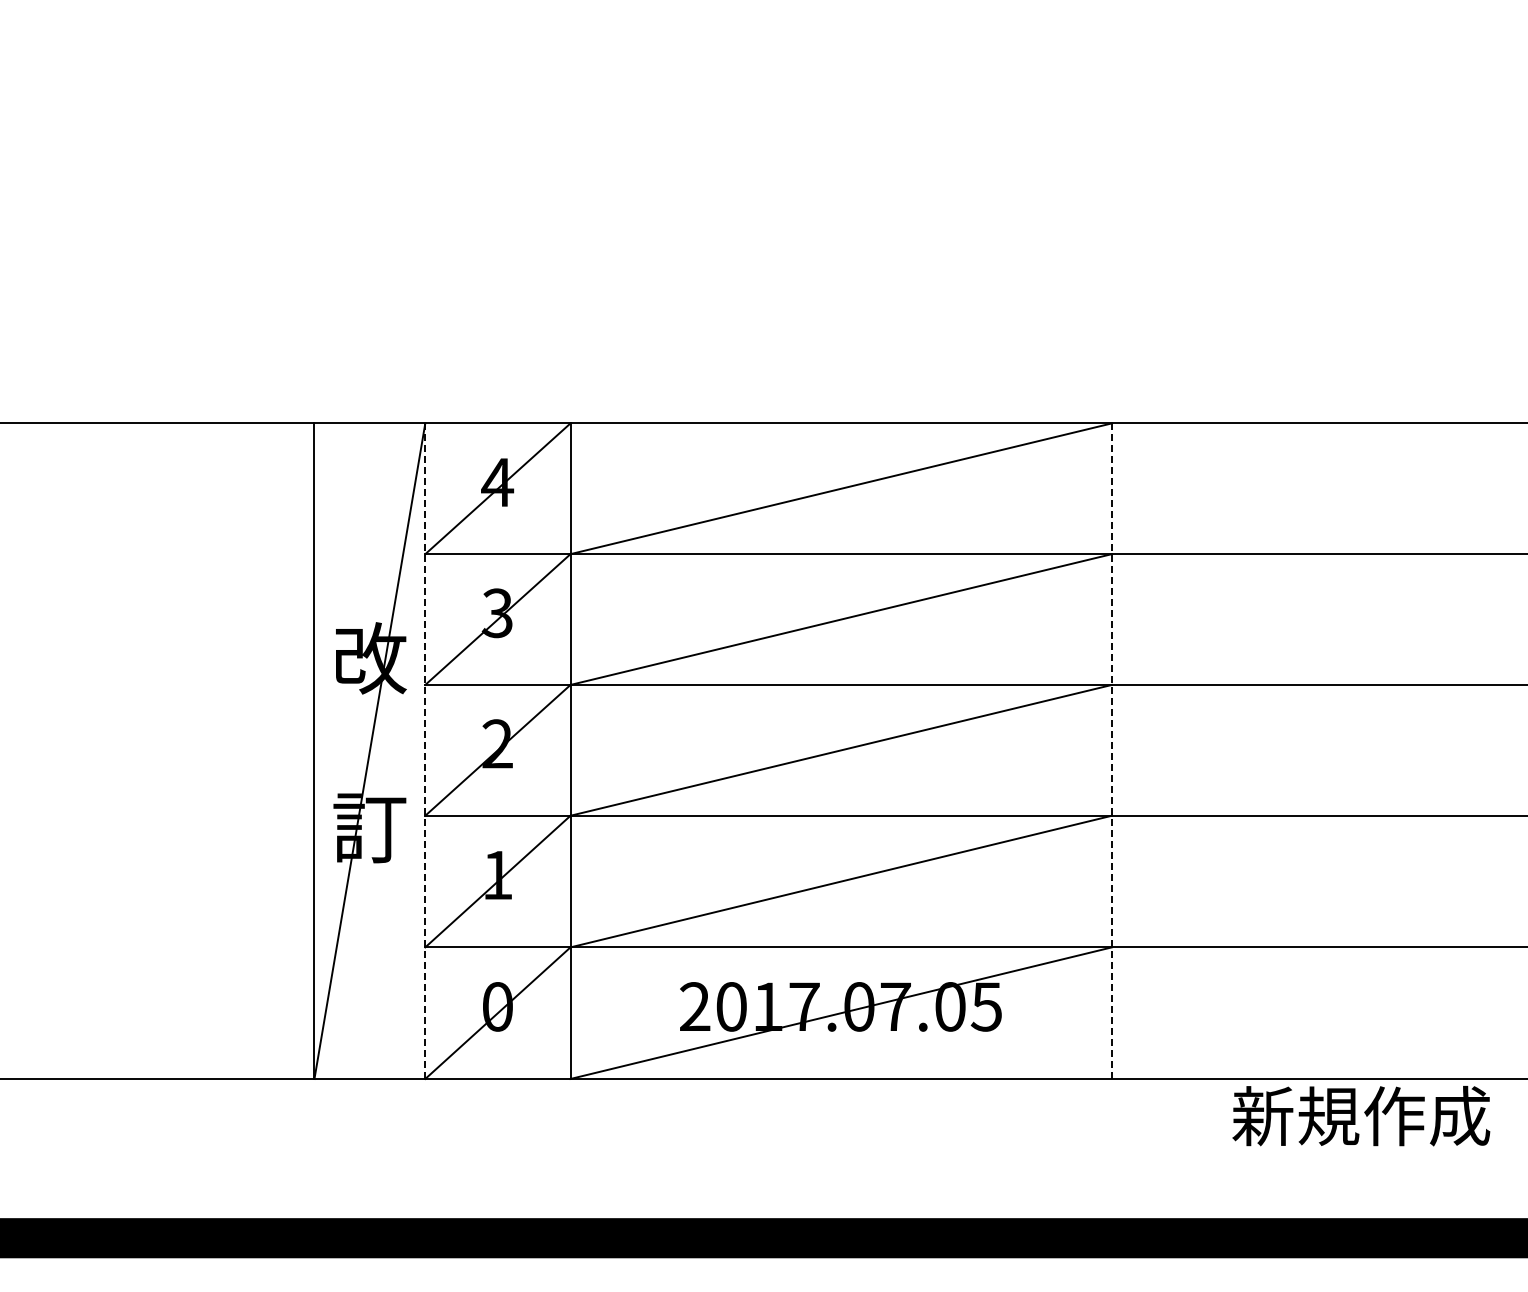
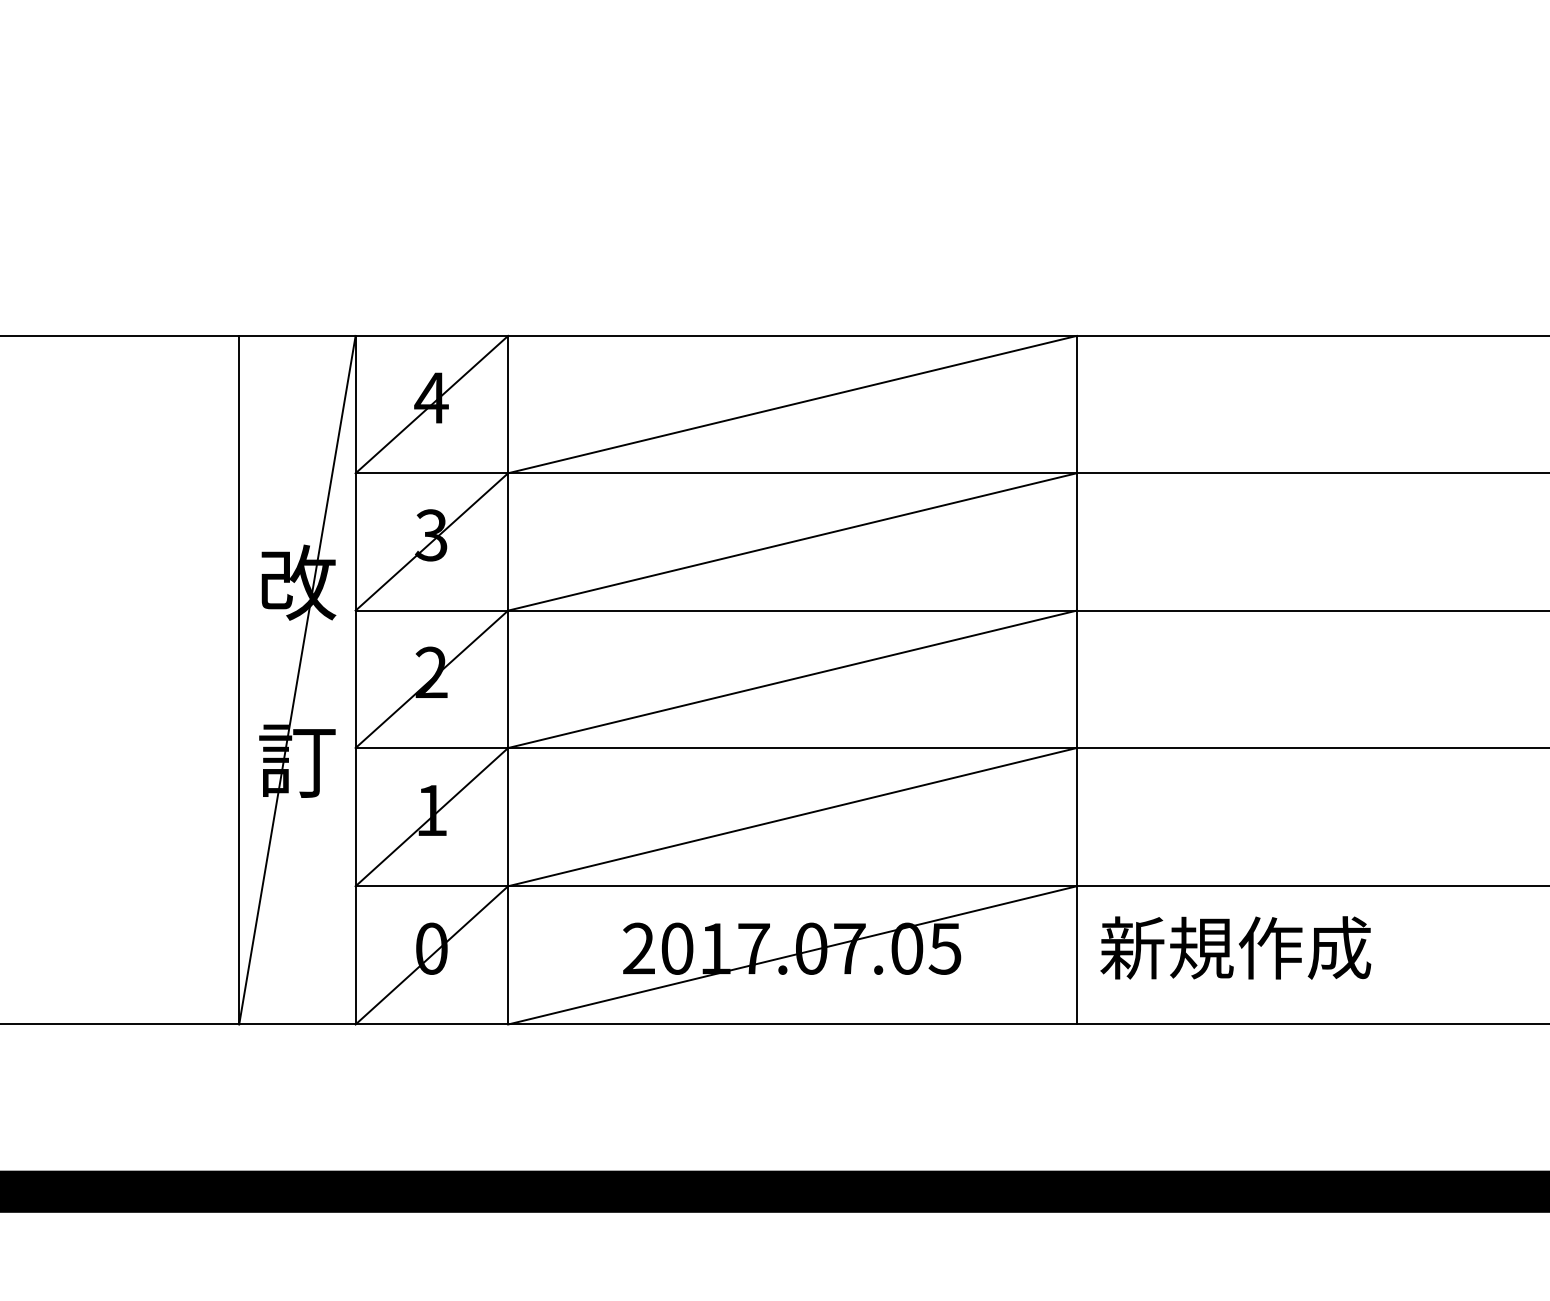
line: (425, 751) -> (355, 680), dashed -> solid
line: (1111, 751) -> (1076, 680), dashed -> solid
text: (1361, 1116) -> (1235, 948), moved

